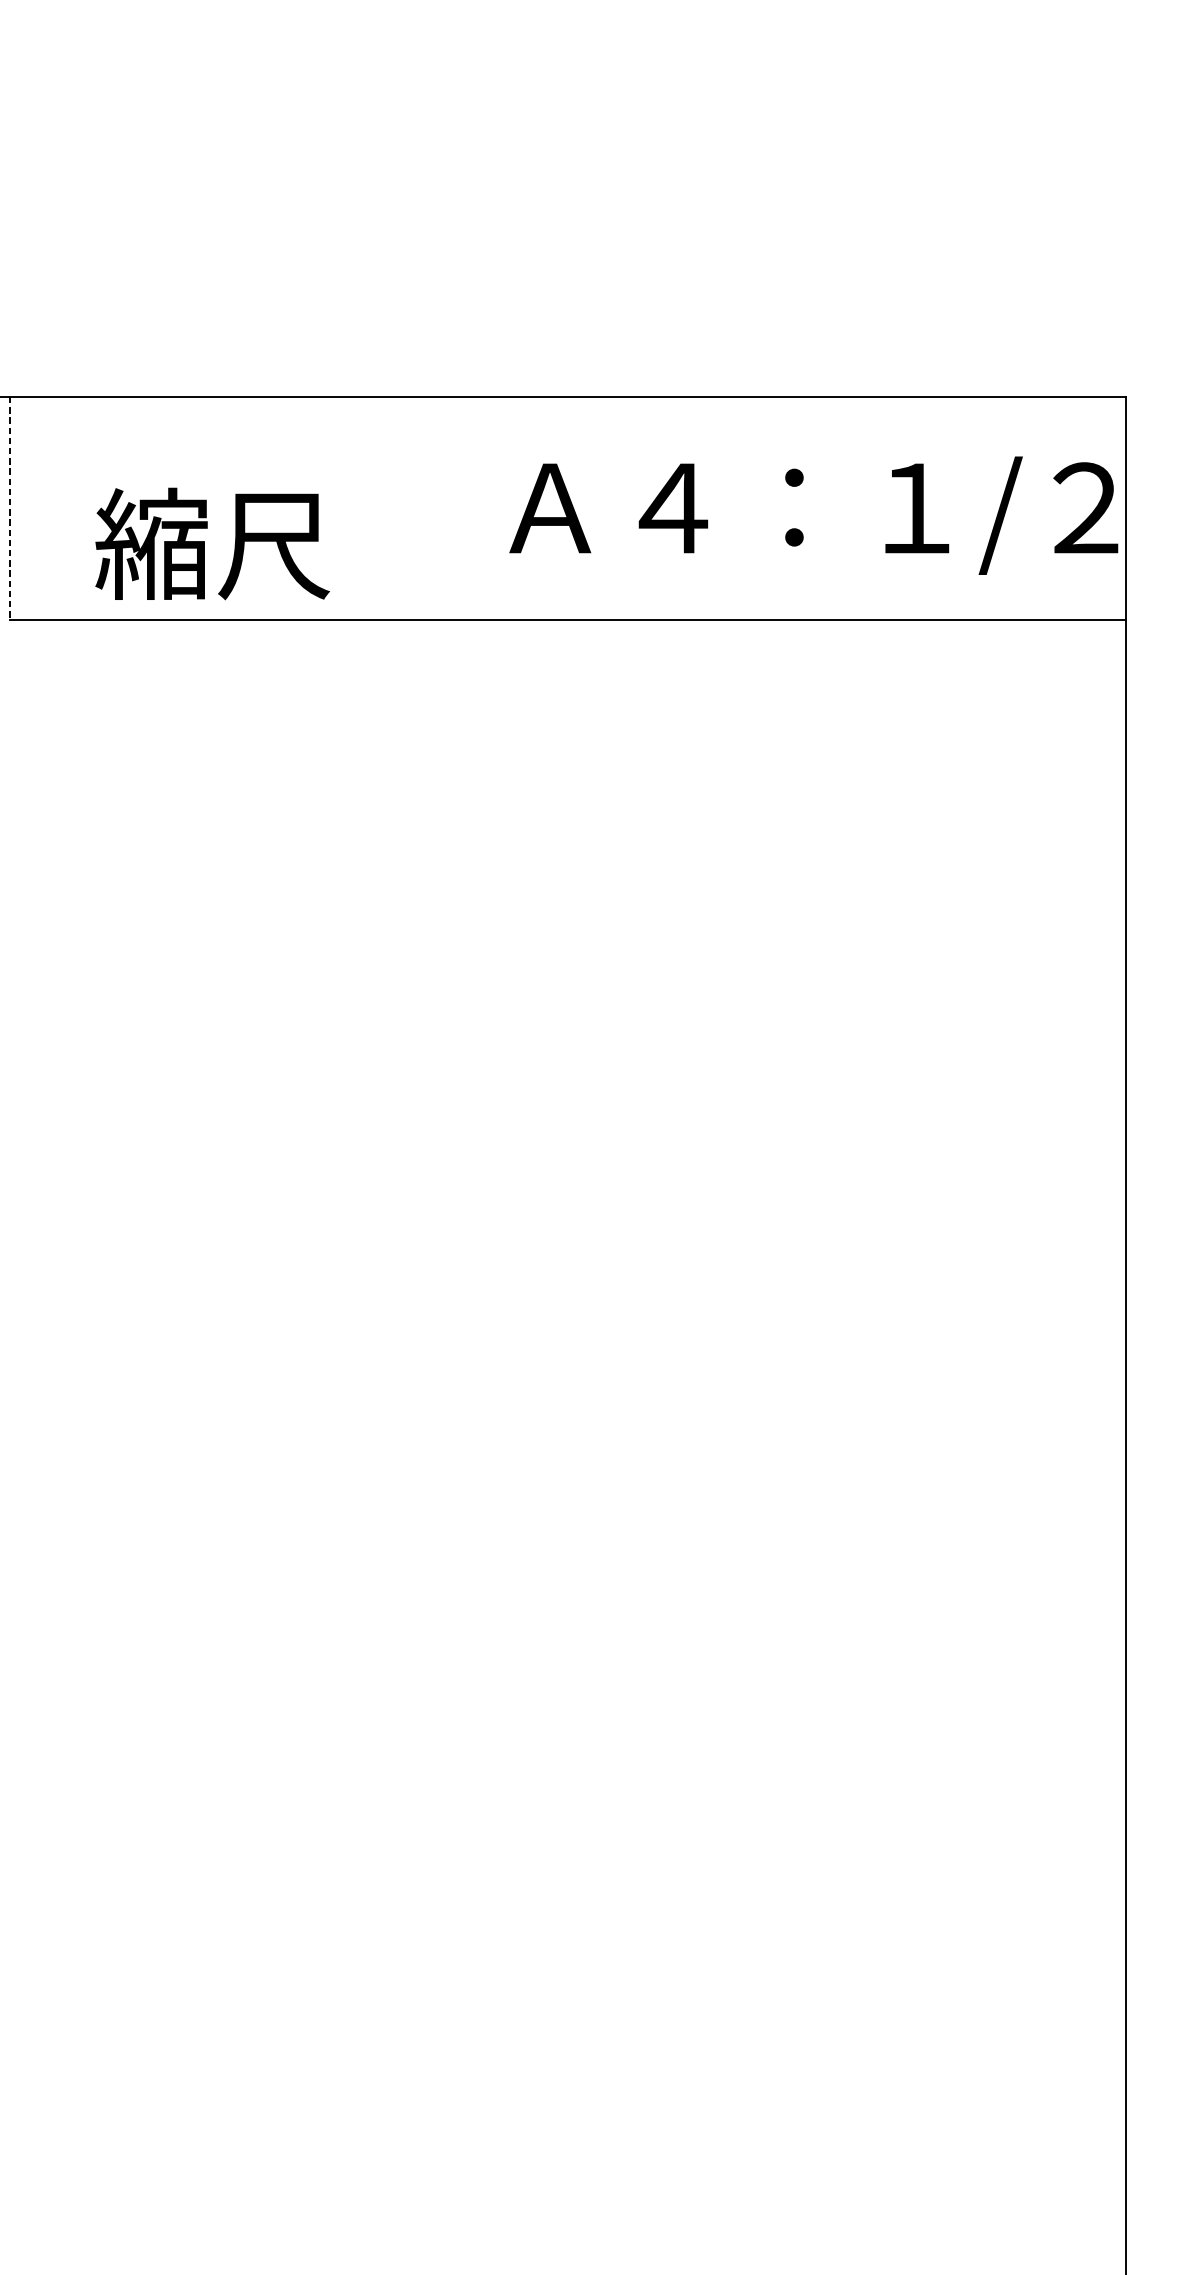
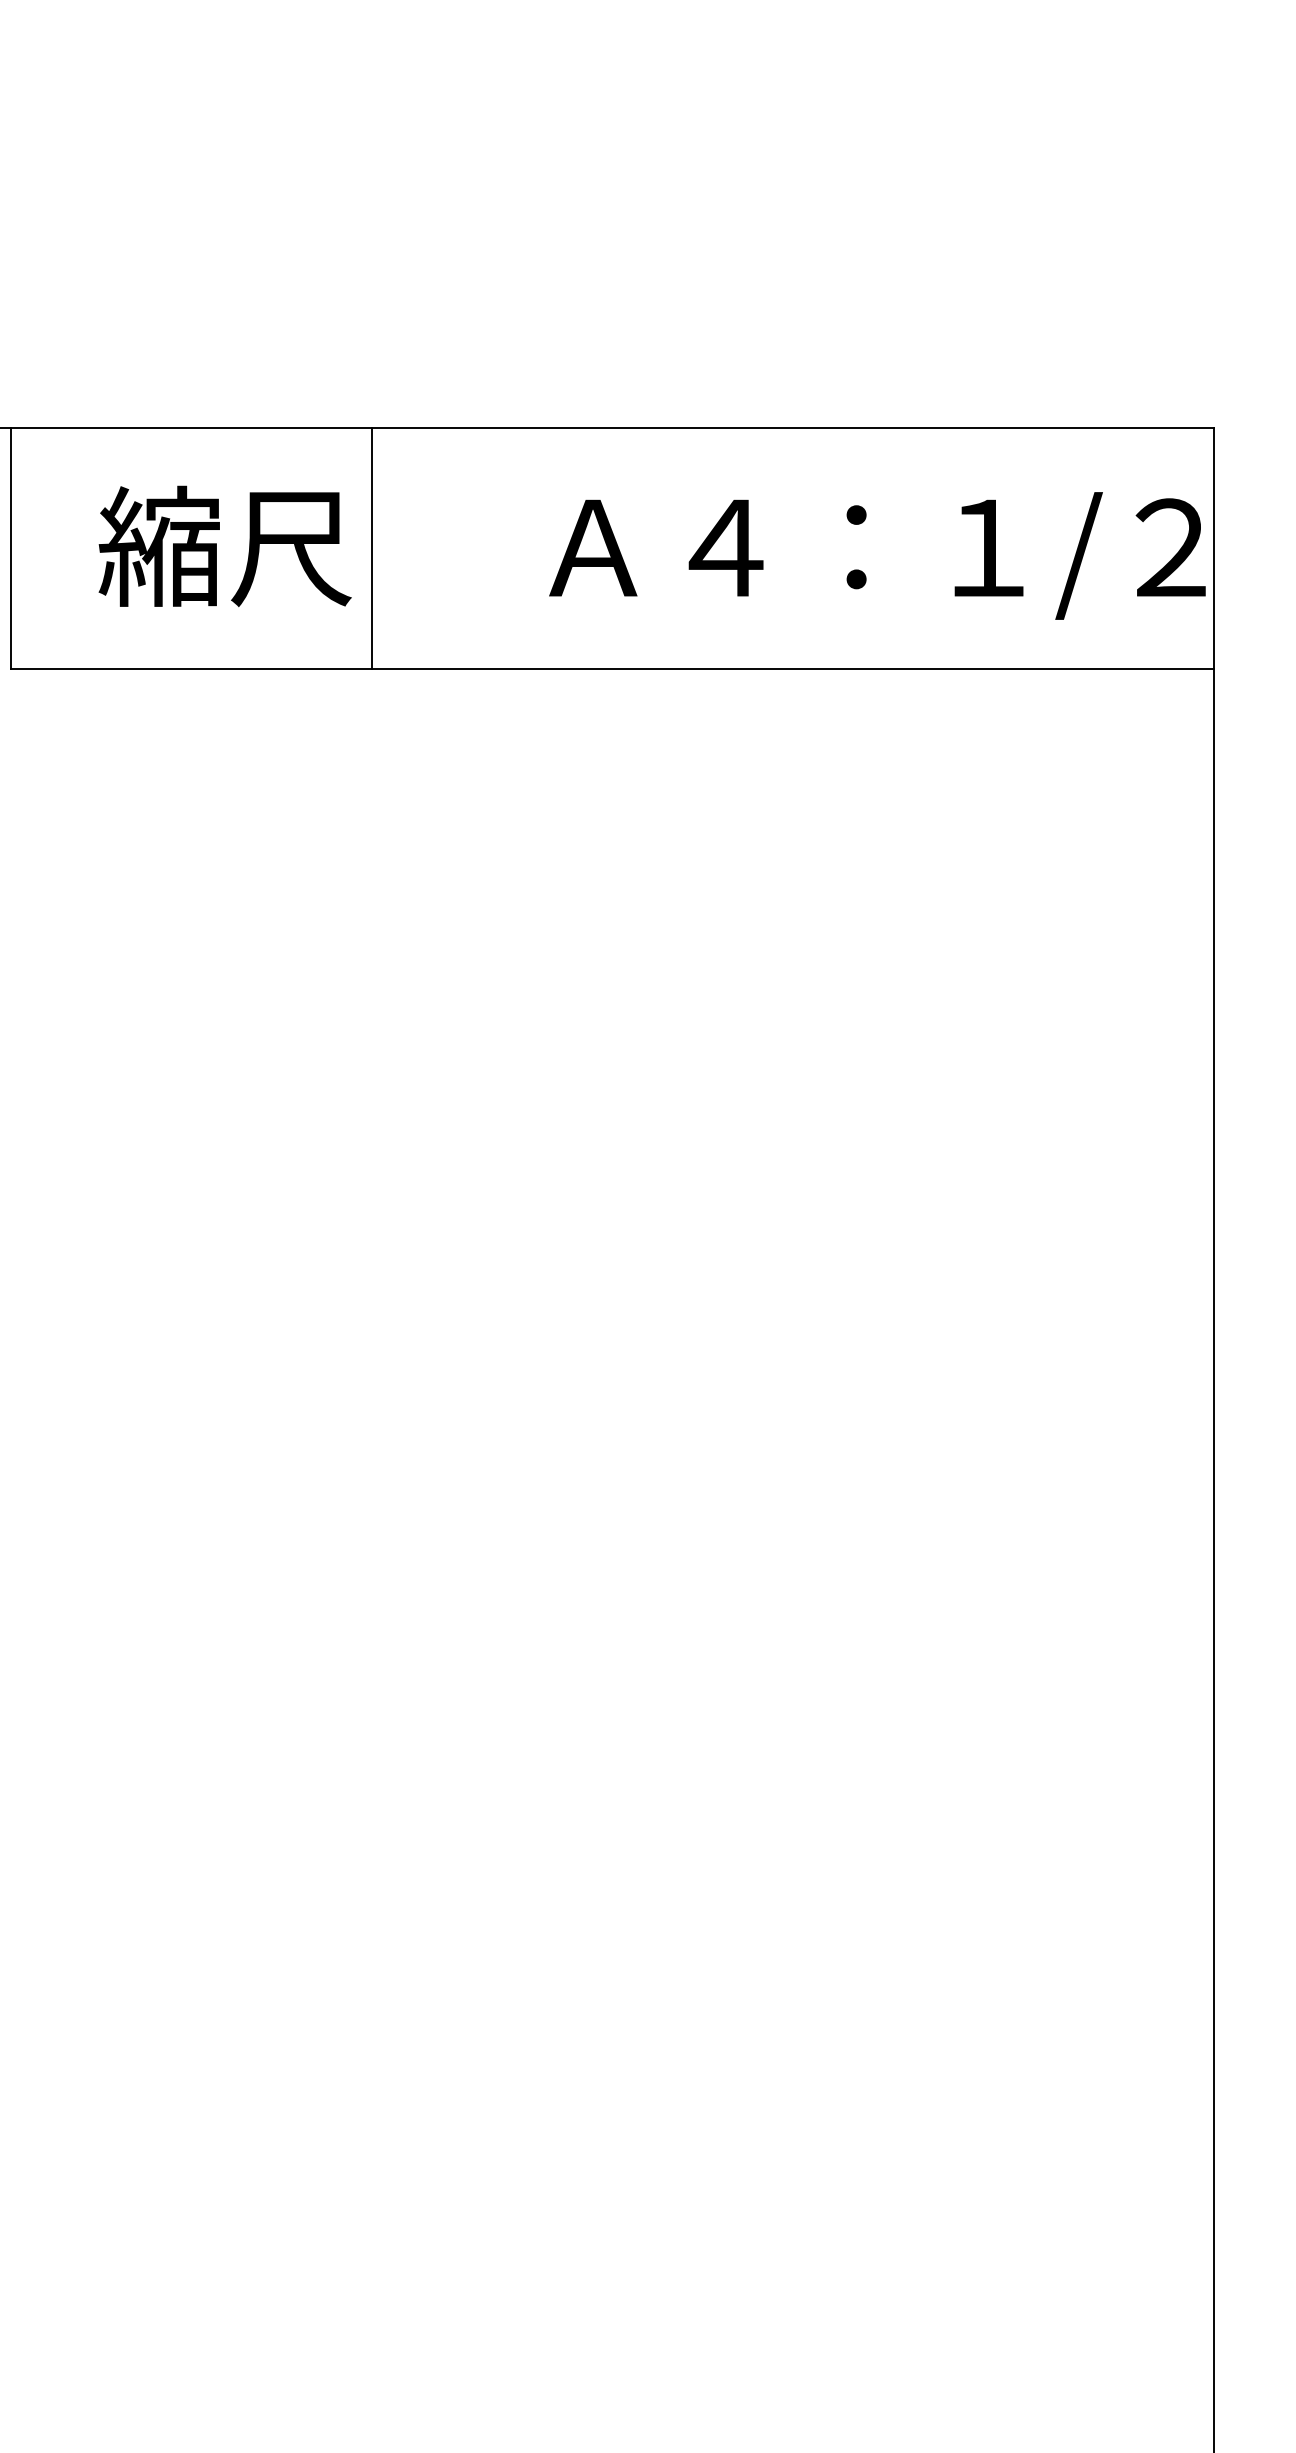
line: (344, 507) -> (371, 547), added
line: (9, 508) -> (10, 548), dashed -> solid
text: (211, 544) -> (224, 546), moved

